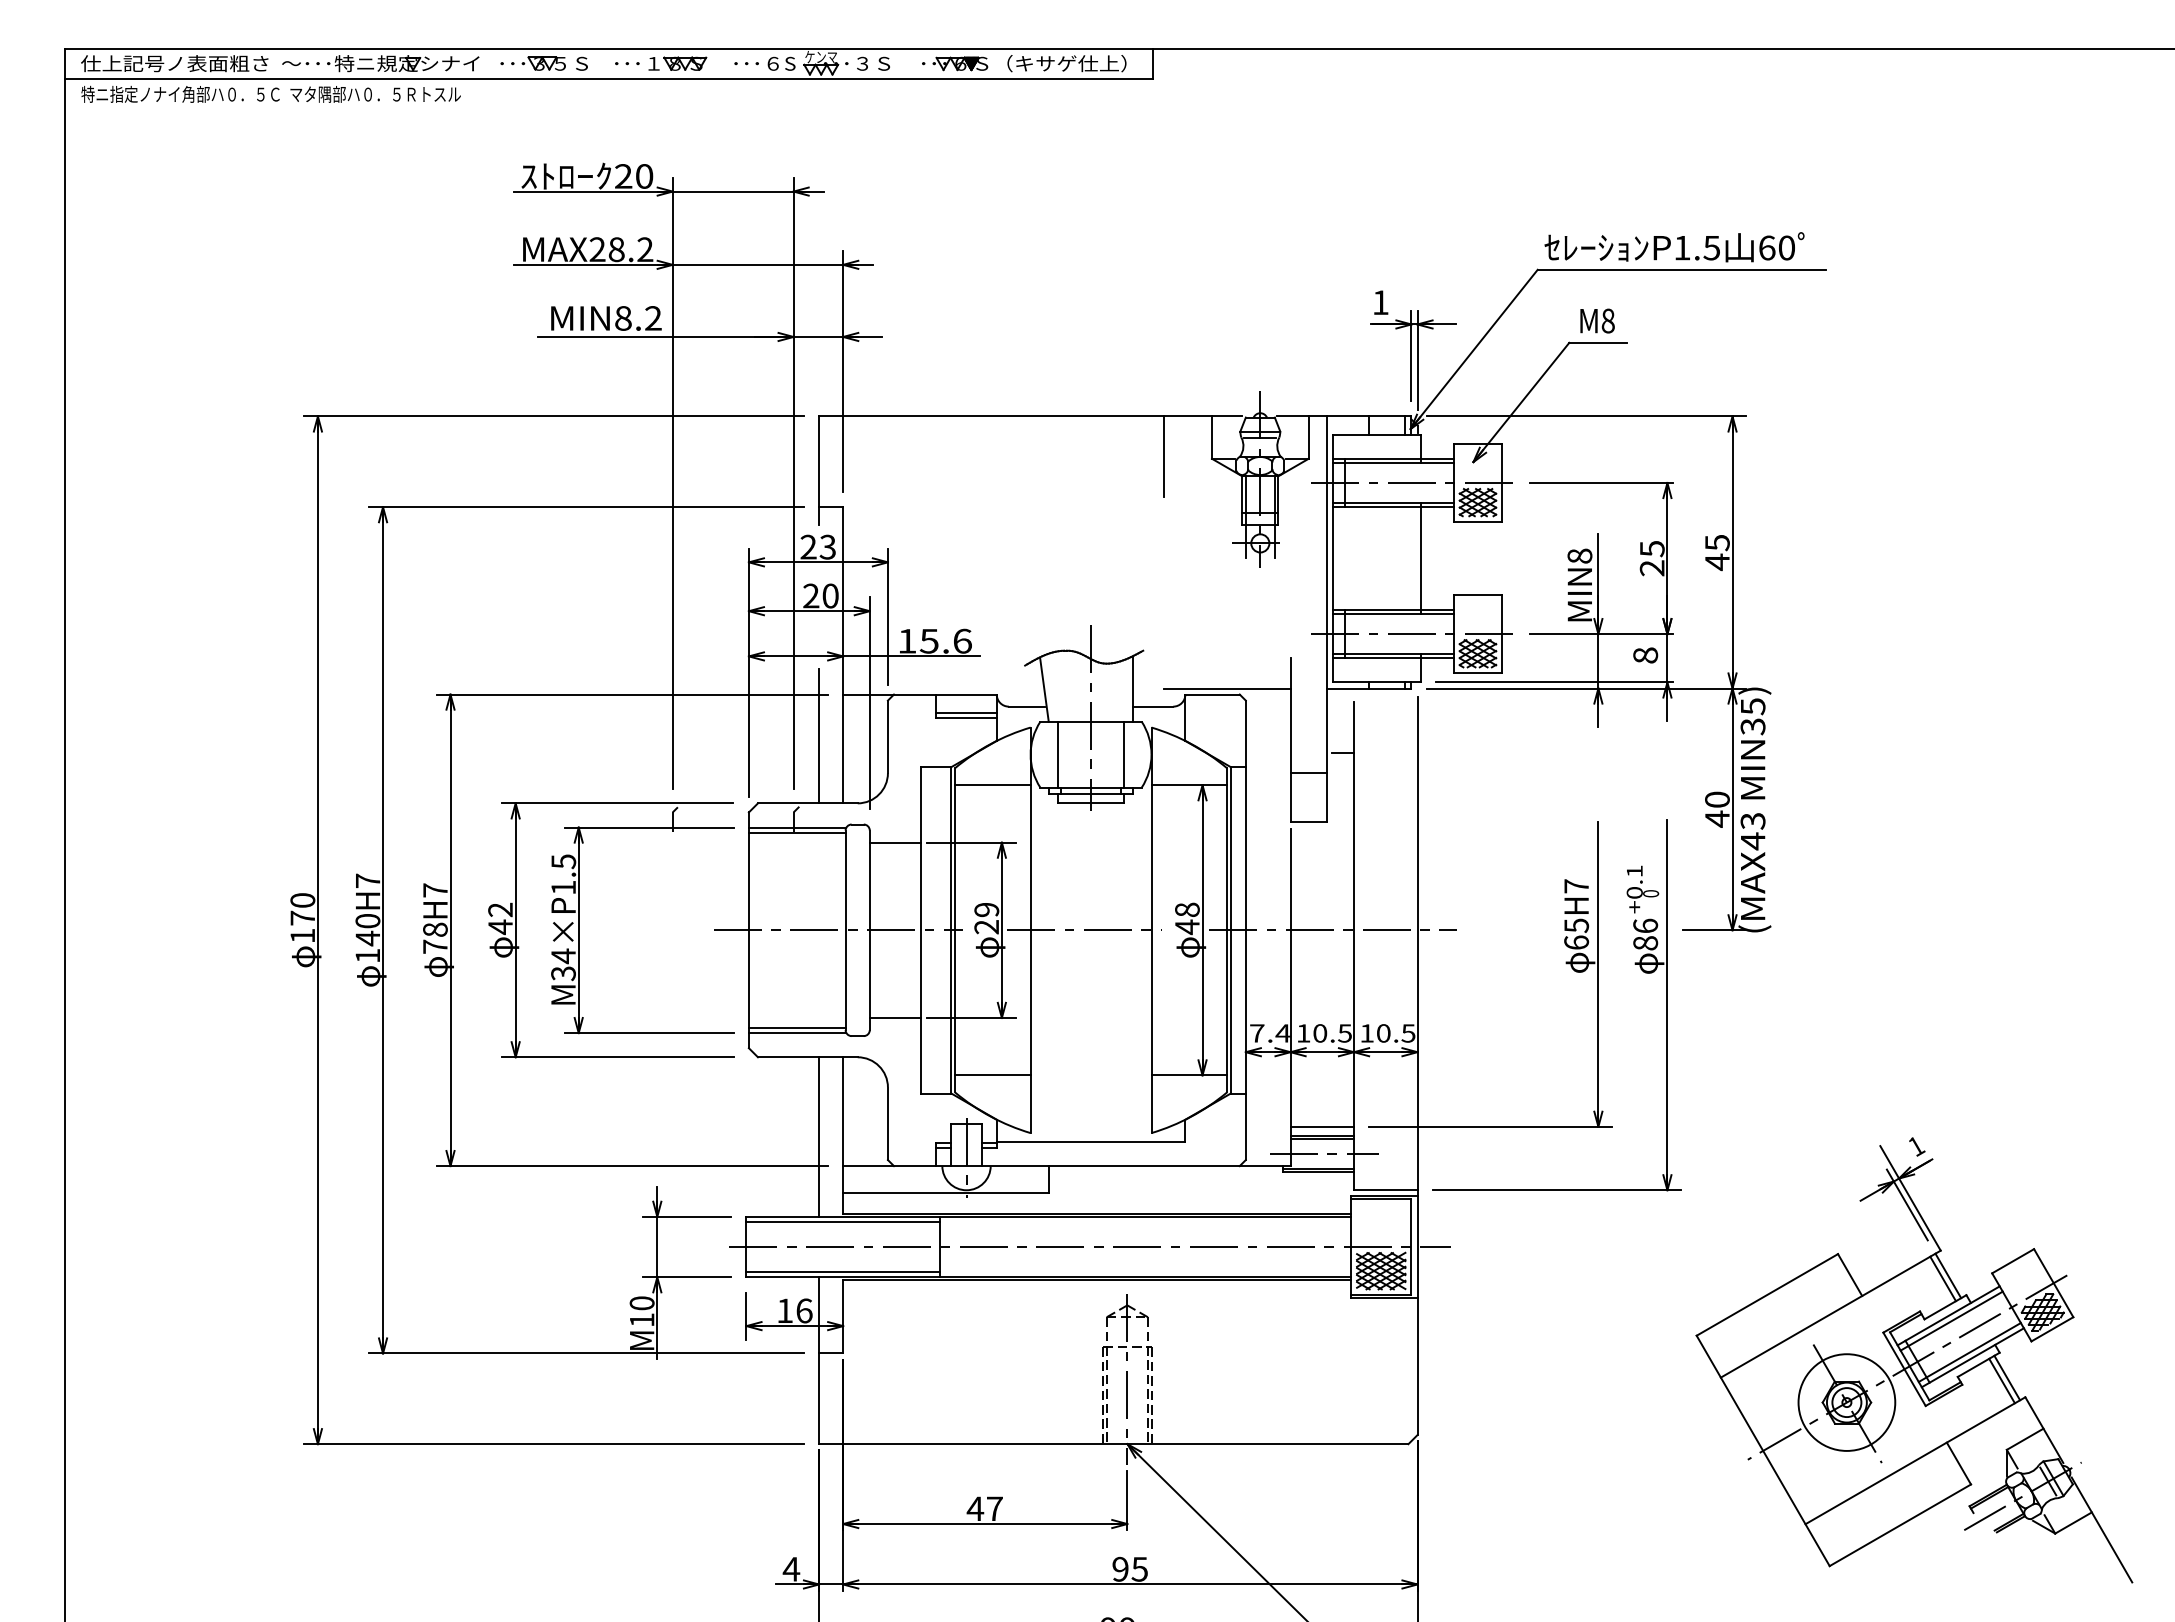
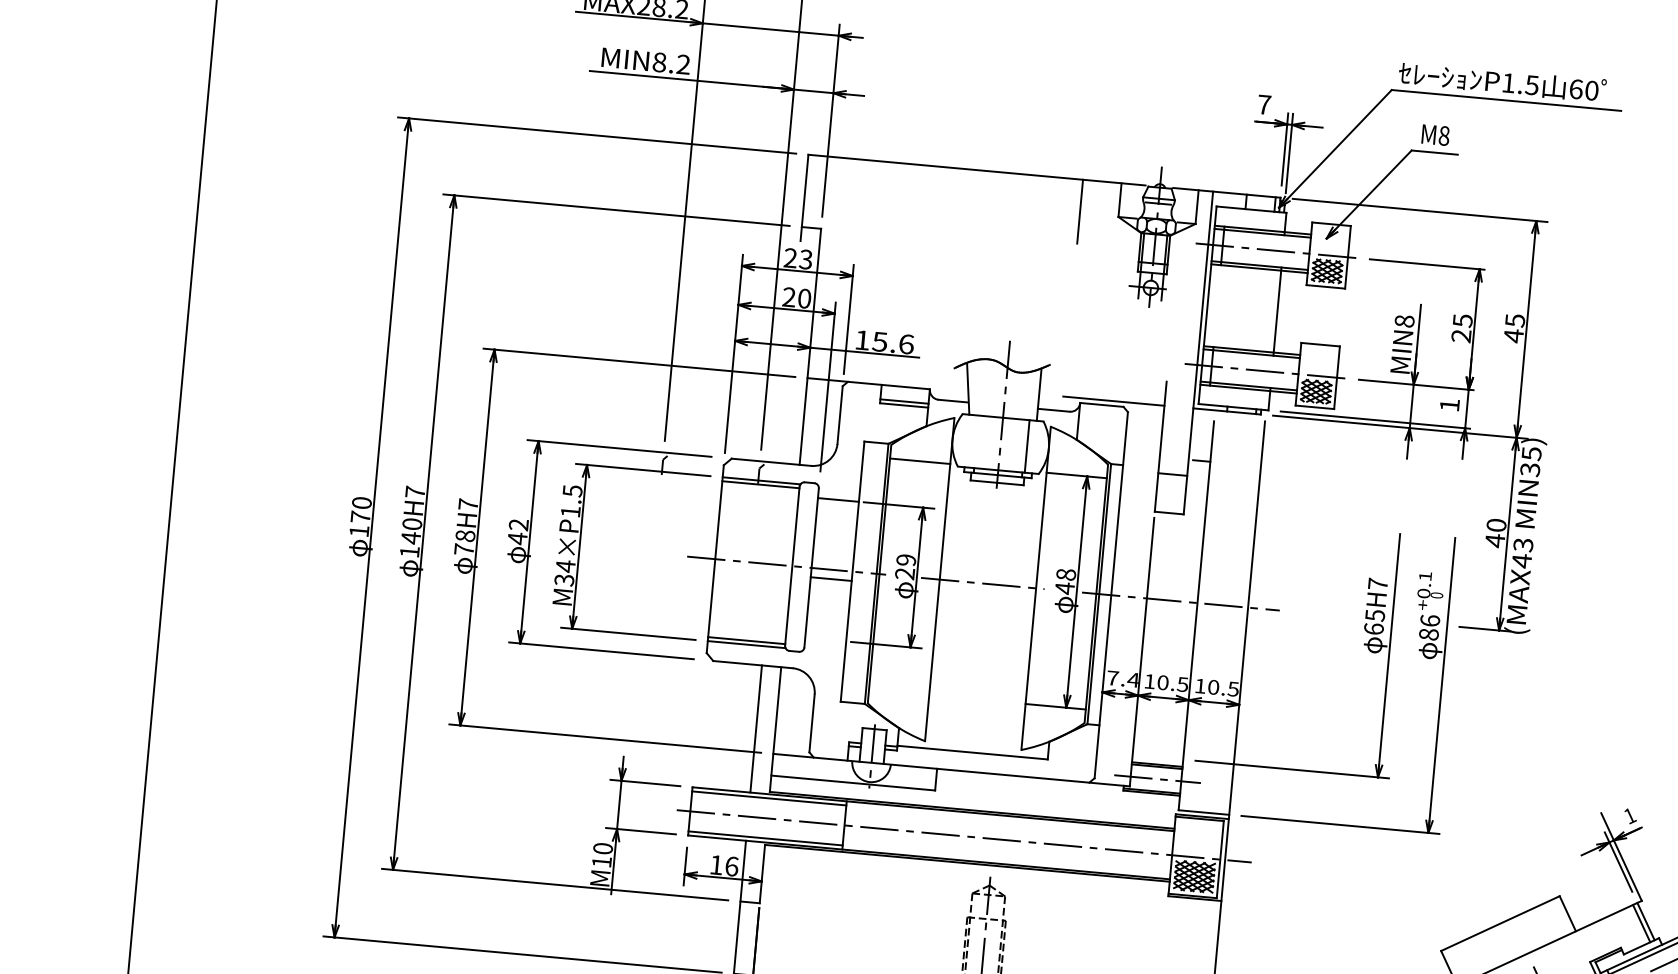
text: (1380, 302) -> (1264, 104), 1 -> 7
text: (1645, 655) -> (1449, 405), 8 -> 1
line: (819, 736) -> (785, 409), removed
line: (1057, 754) -> (973, 441), removed
line: (895, 1017) -> (831, 578), moved
line: (992, 1075) -> (898, 692), removed
line: (1322, 1126) -> (1158, 757), removed

